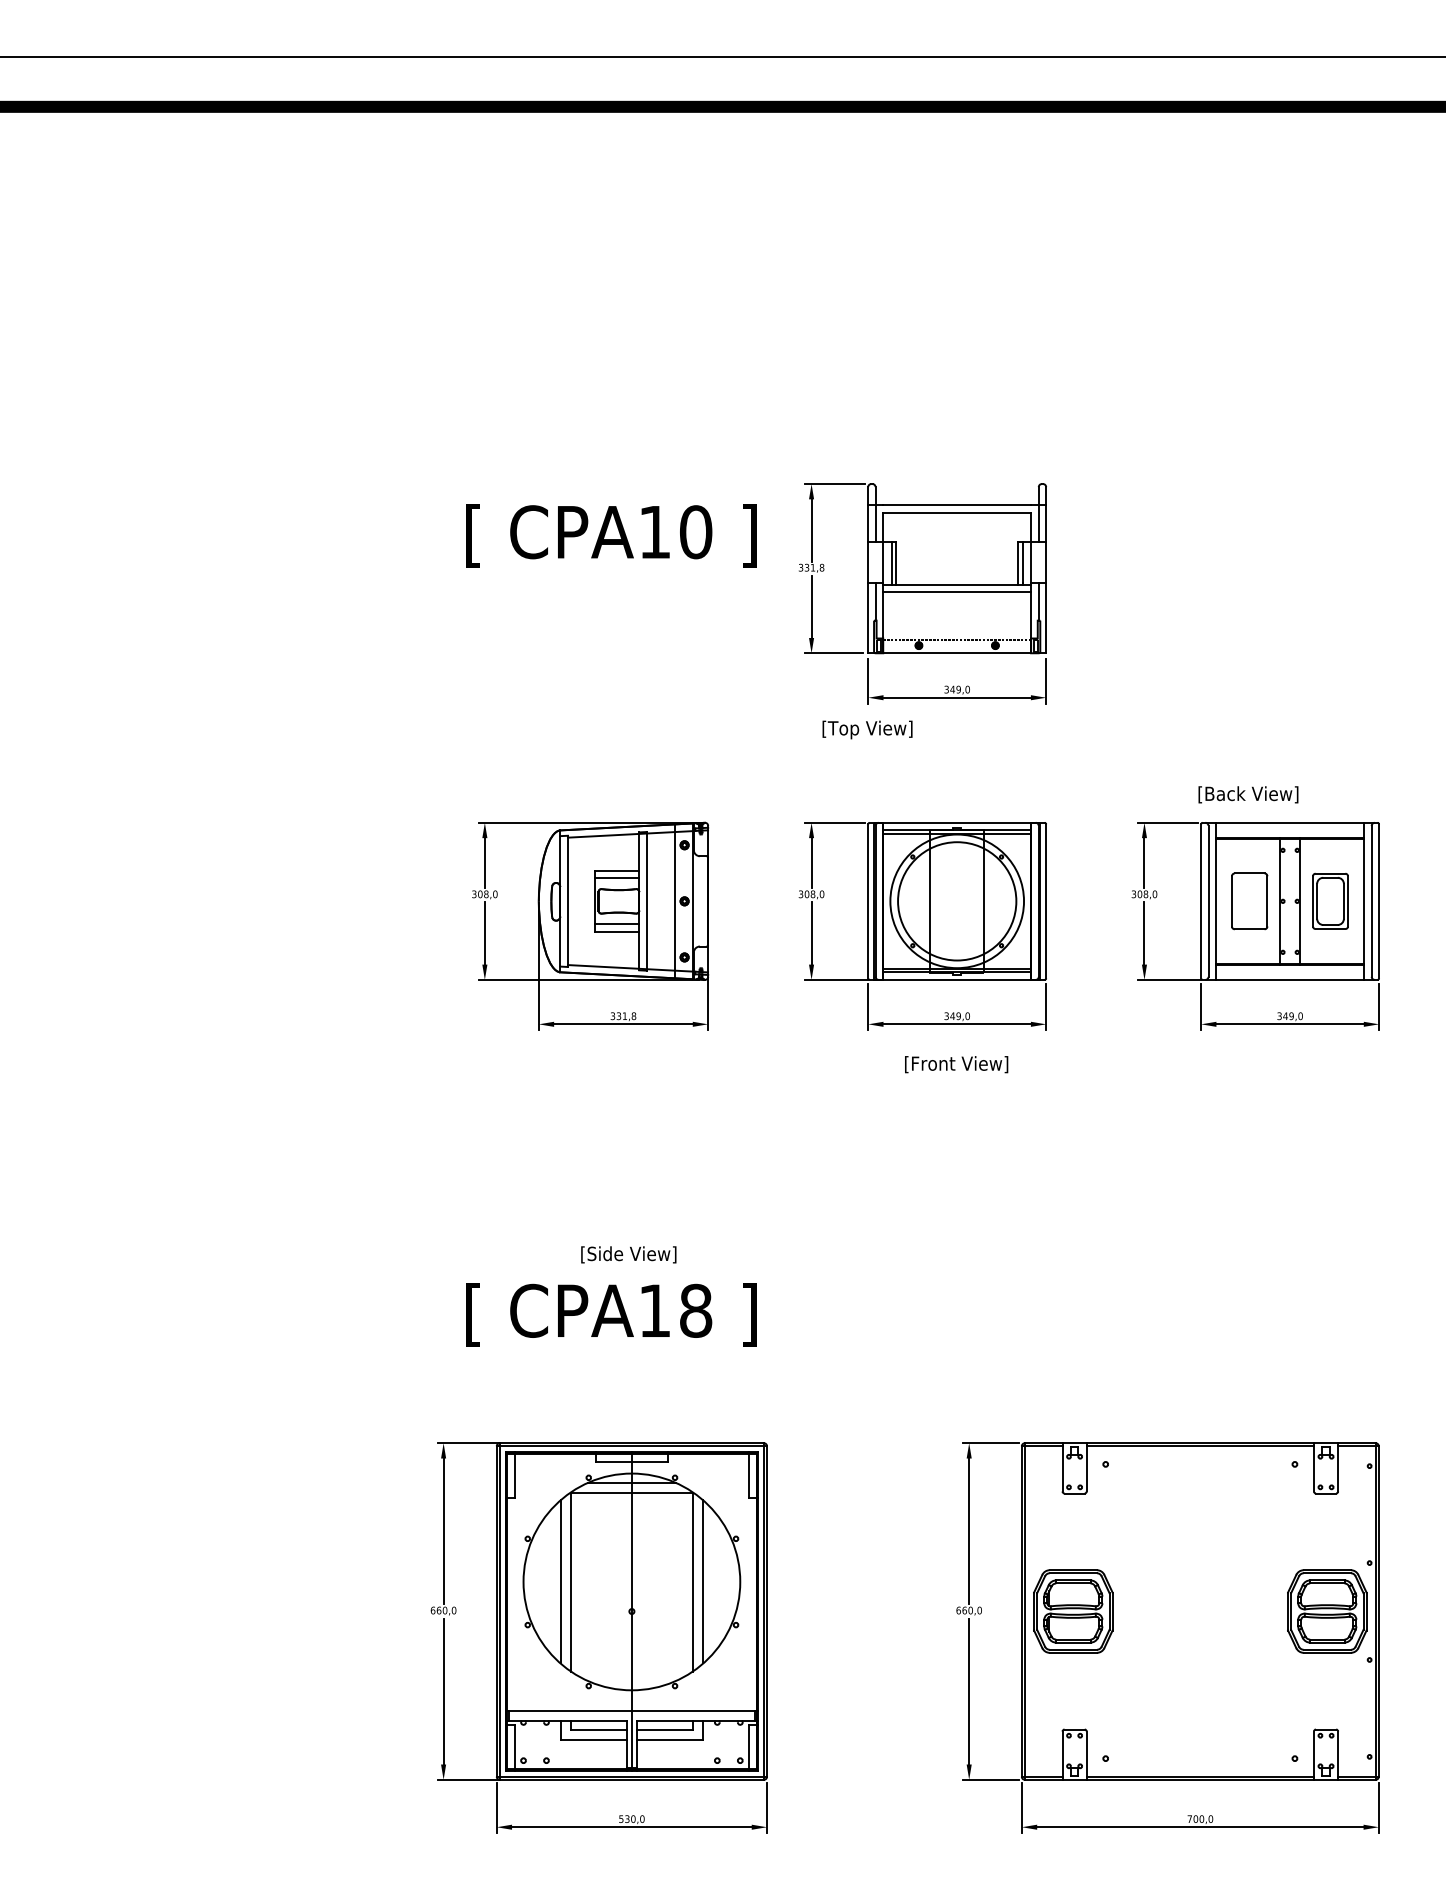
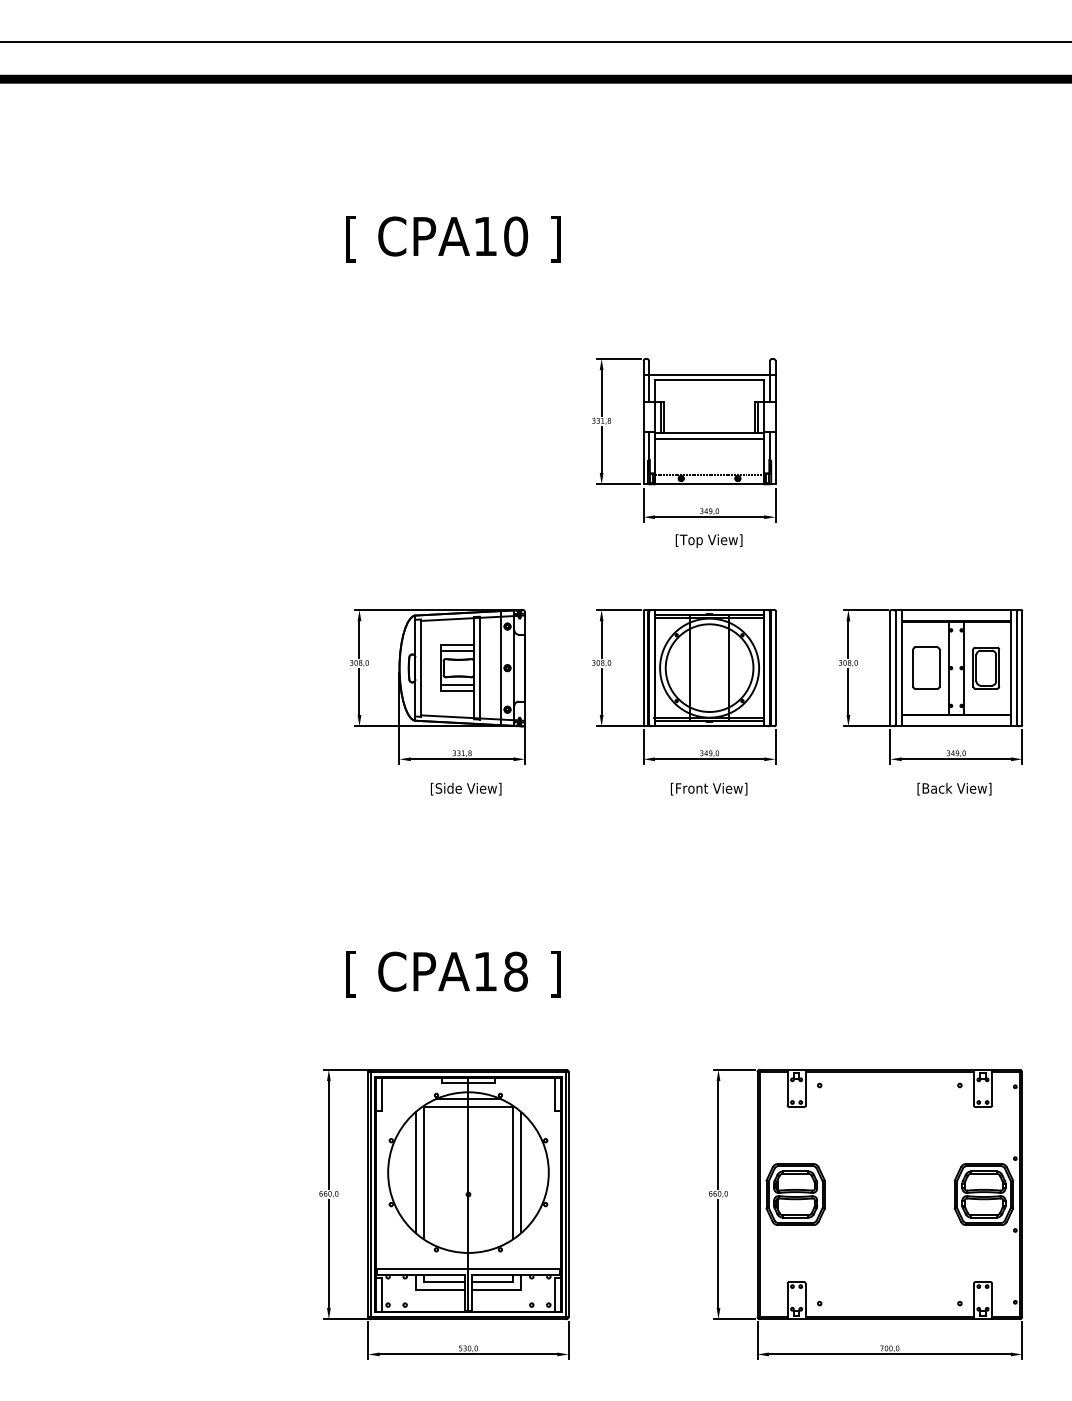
text: (611, 536) -> (453, 239), moved
text: (866, 729) -> (708, 540), moved
text: (1248, 793) -> (954, 788), moved
text: (627, 1253) -> (465, 788), moved

